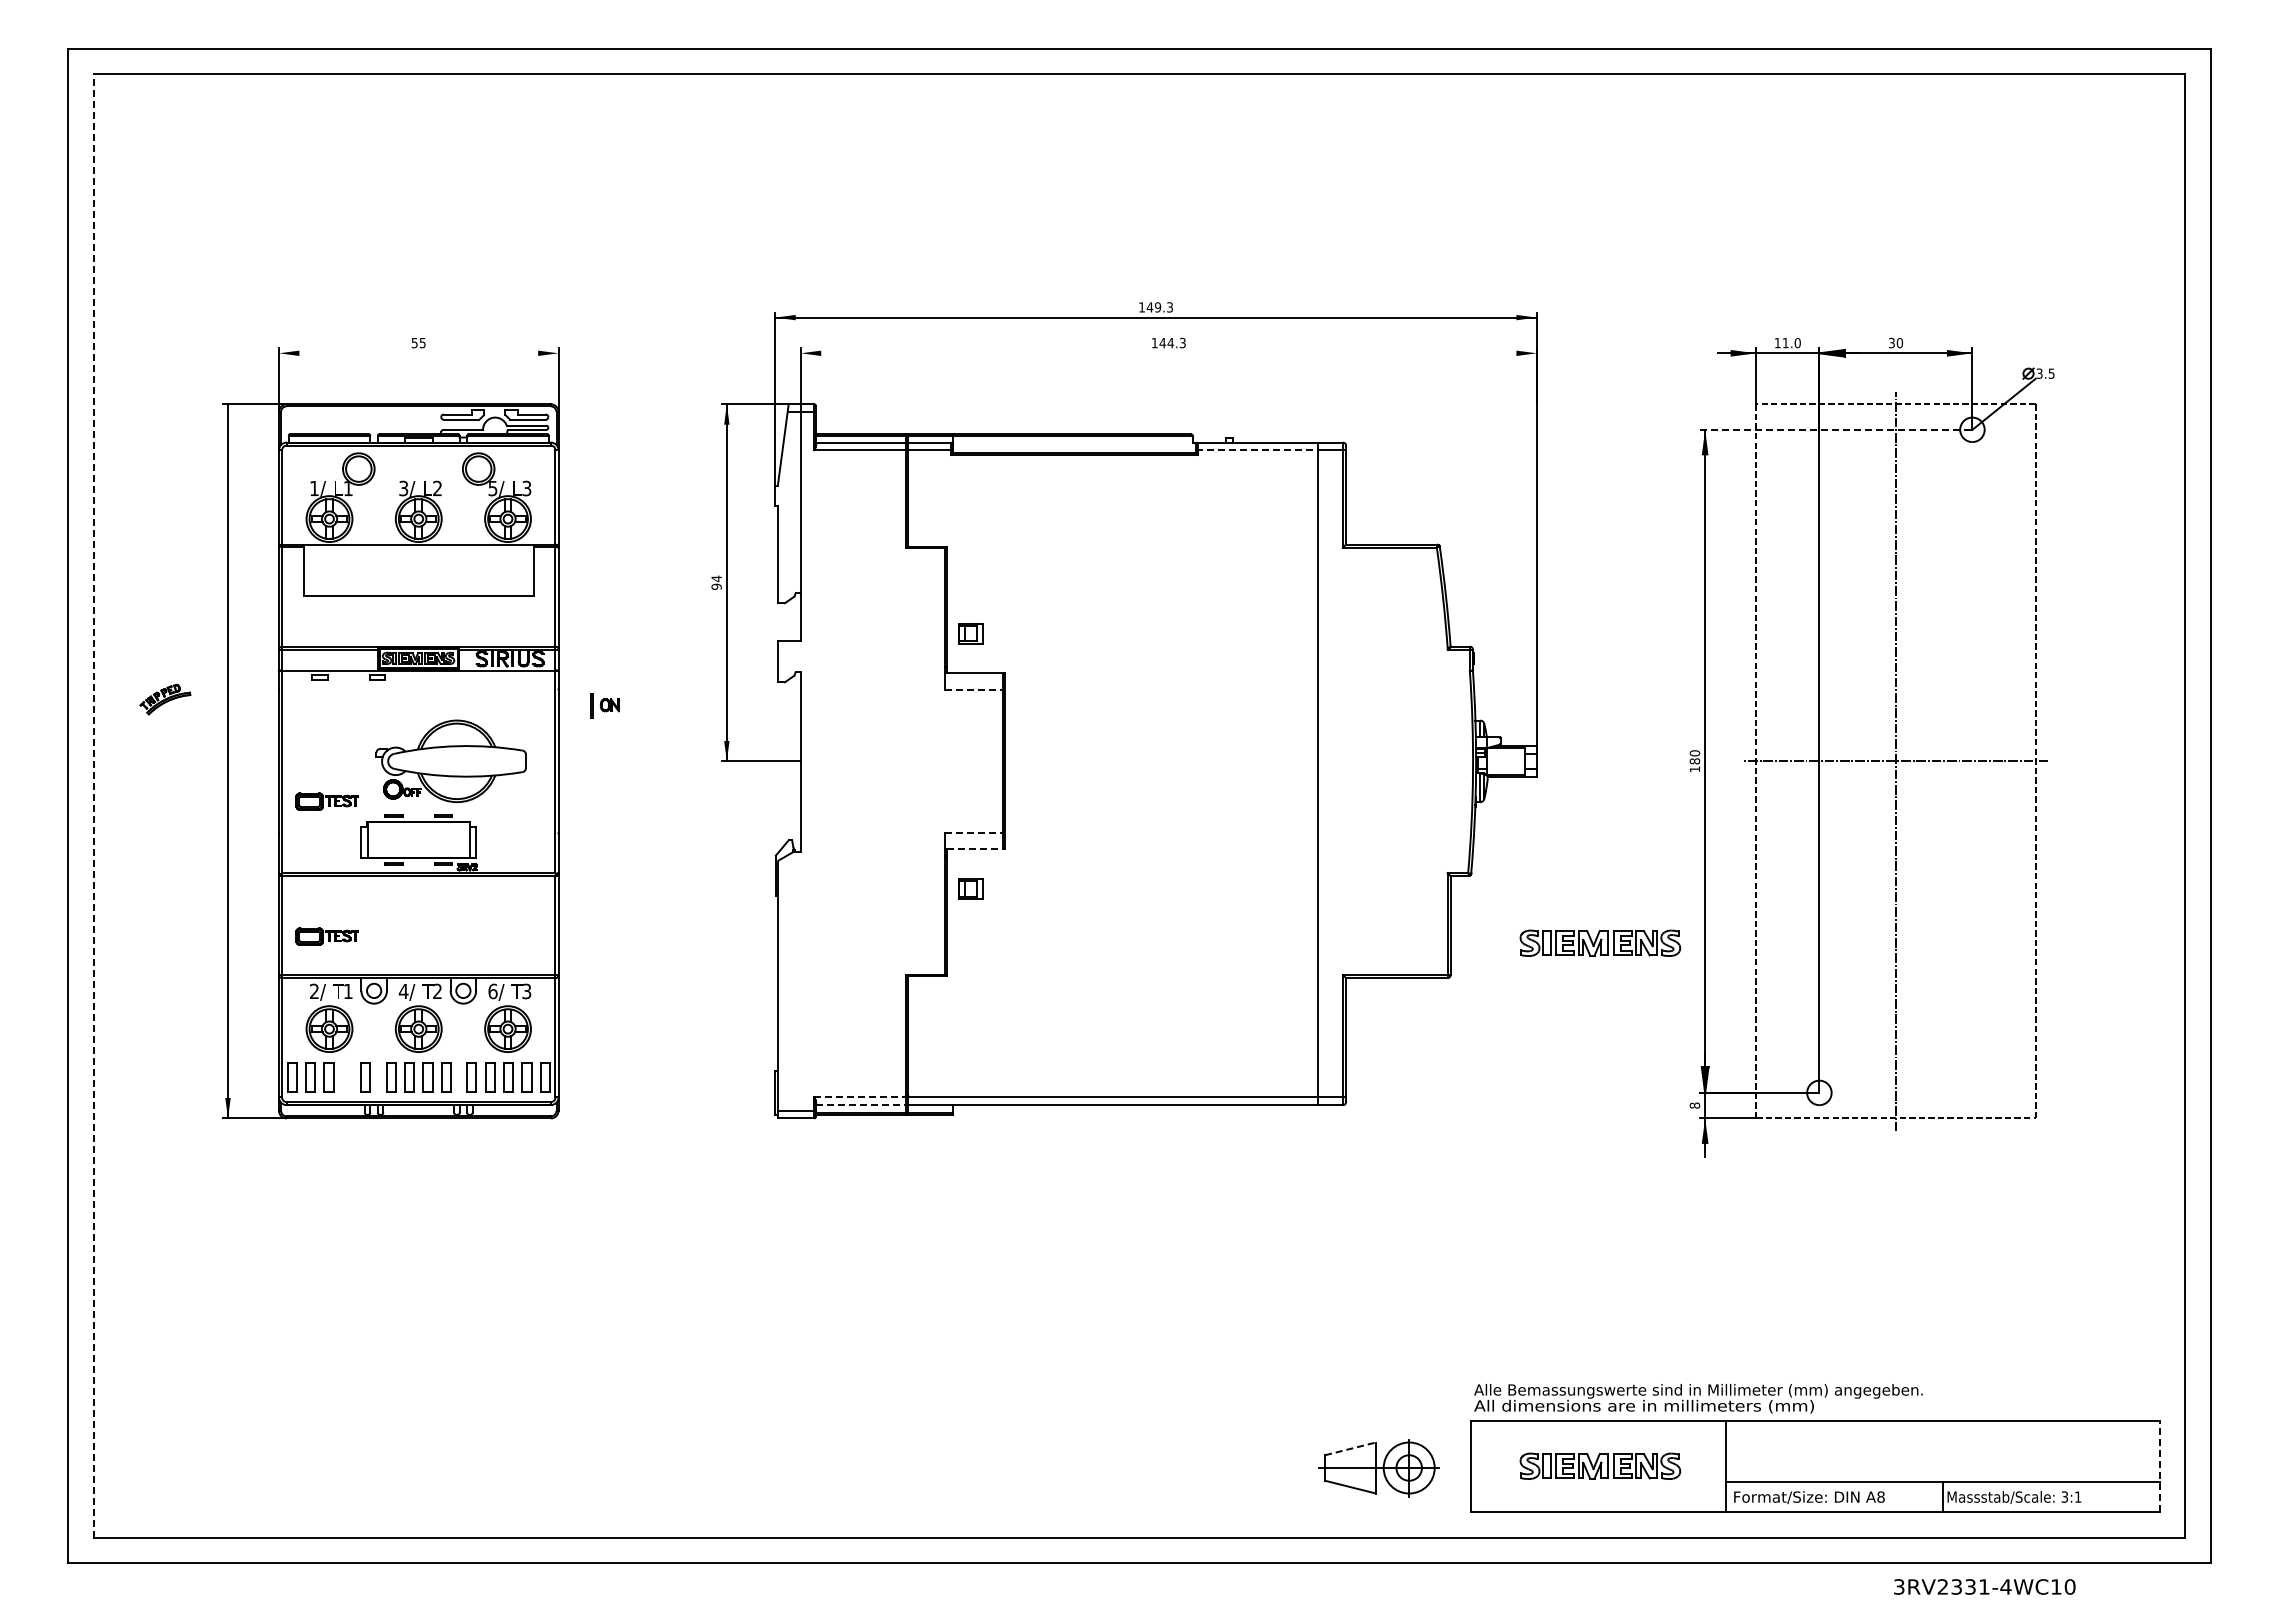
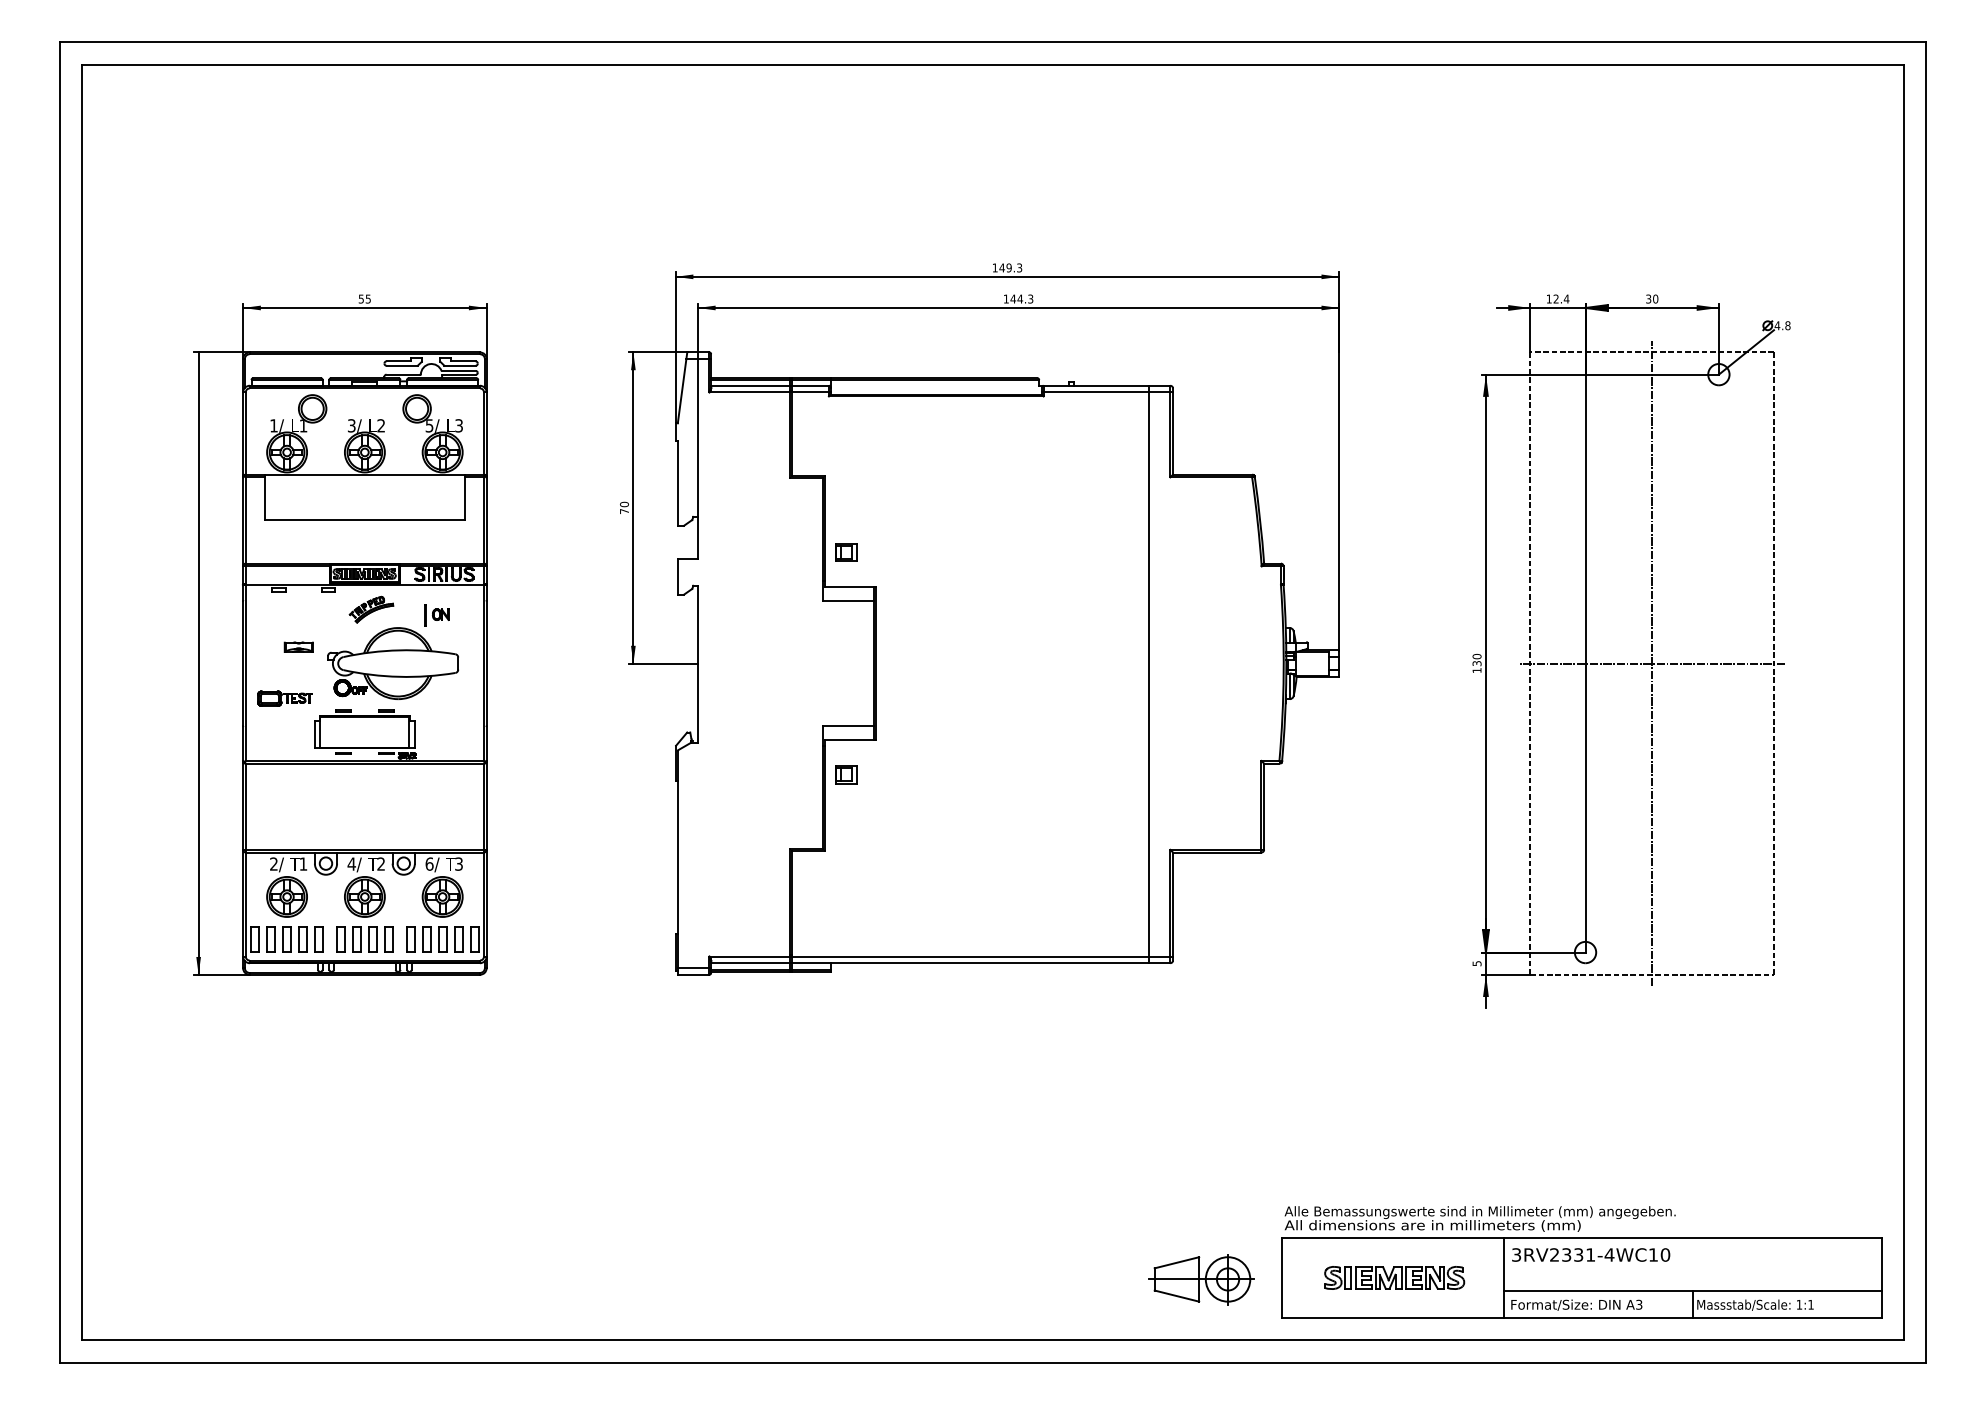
text: (1791, 342) -> (1561, 298), 11.0 -> 12.4
line: (418, 353) -> (364, 308), added
line: (1168, 353) -> (1018, 308), added
text: (2045, 373) -> (1782, 325), 3.5 -> 4.8
line: (1836, 429) -> (1600, 374), dashed -> solid
line: (1257, 450) -> (1095, 392), dashed -> solid
text: (716, 582) -> (624, 507), 94 -> 70
line: (974, 689) -> (849, 600), dashed -> solid
part: (165, 699) -> (371, 609), moved
part: (604, 705) -> (436, 614), moved
part: (343, 742) -> (299, 647), added
text: (1694, 761) -> (1476, 663), 180 -> 130
line: (93, 806) -> (81, 702), dashed -> solid
line: (974, 833) -> (849, 726), dashed -> solid
line: (976, 849) -> (850, 740), dashed -> solid
part: (326, 936) -> (284, 816), removed
part: (1600, 942) -> (1394, 821), removed
part: (347, 1077) -> (302, 939), added
line: (860, 1097) -> (749, 956), dashed -> solid
line: (861, 1105) -> (750, 963), dashed -> solid
text: (1694, 1105) -> (1476, 963), 8 -> 5
line: (1351, 1448) -> (1177, 1262), dashed -> solid
line: (2159, 1466) -> (1881, 1278), dashed -> solid
text: (1880, 1496) -> (1638, 1304), A8 -> A3
text: (2064, 1496) -> (1799, 1304), 3:1 -> 1:1
text: (1984, 1586) -> (1590, 1254), moved

